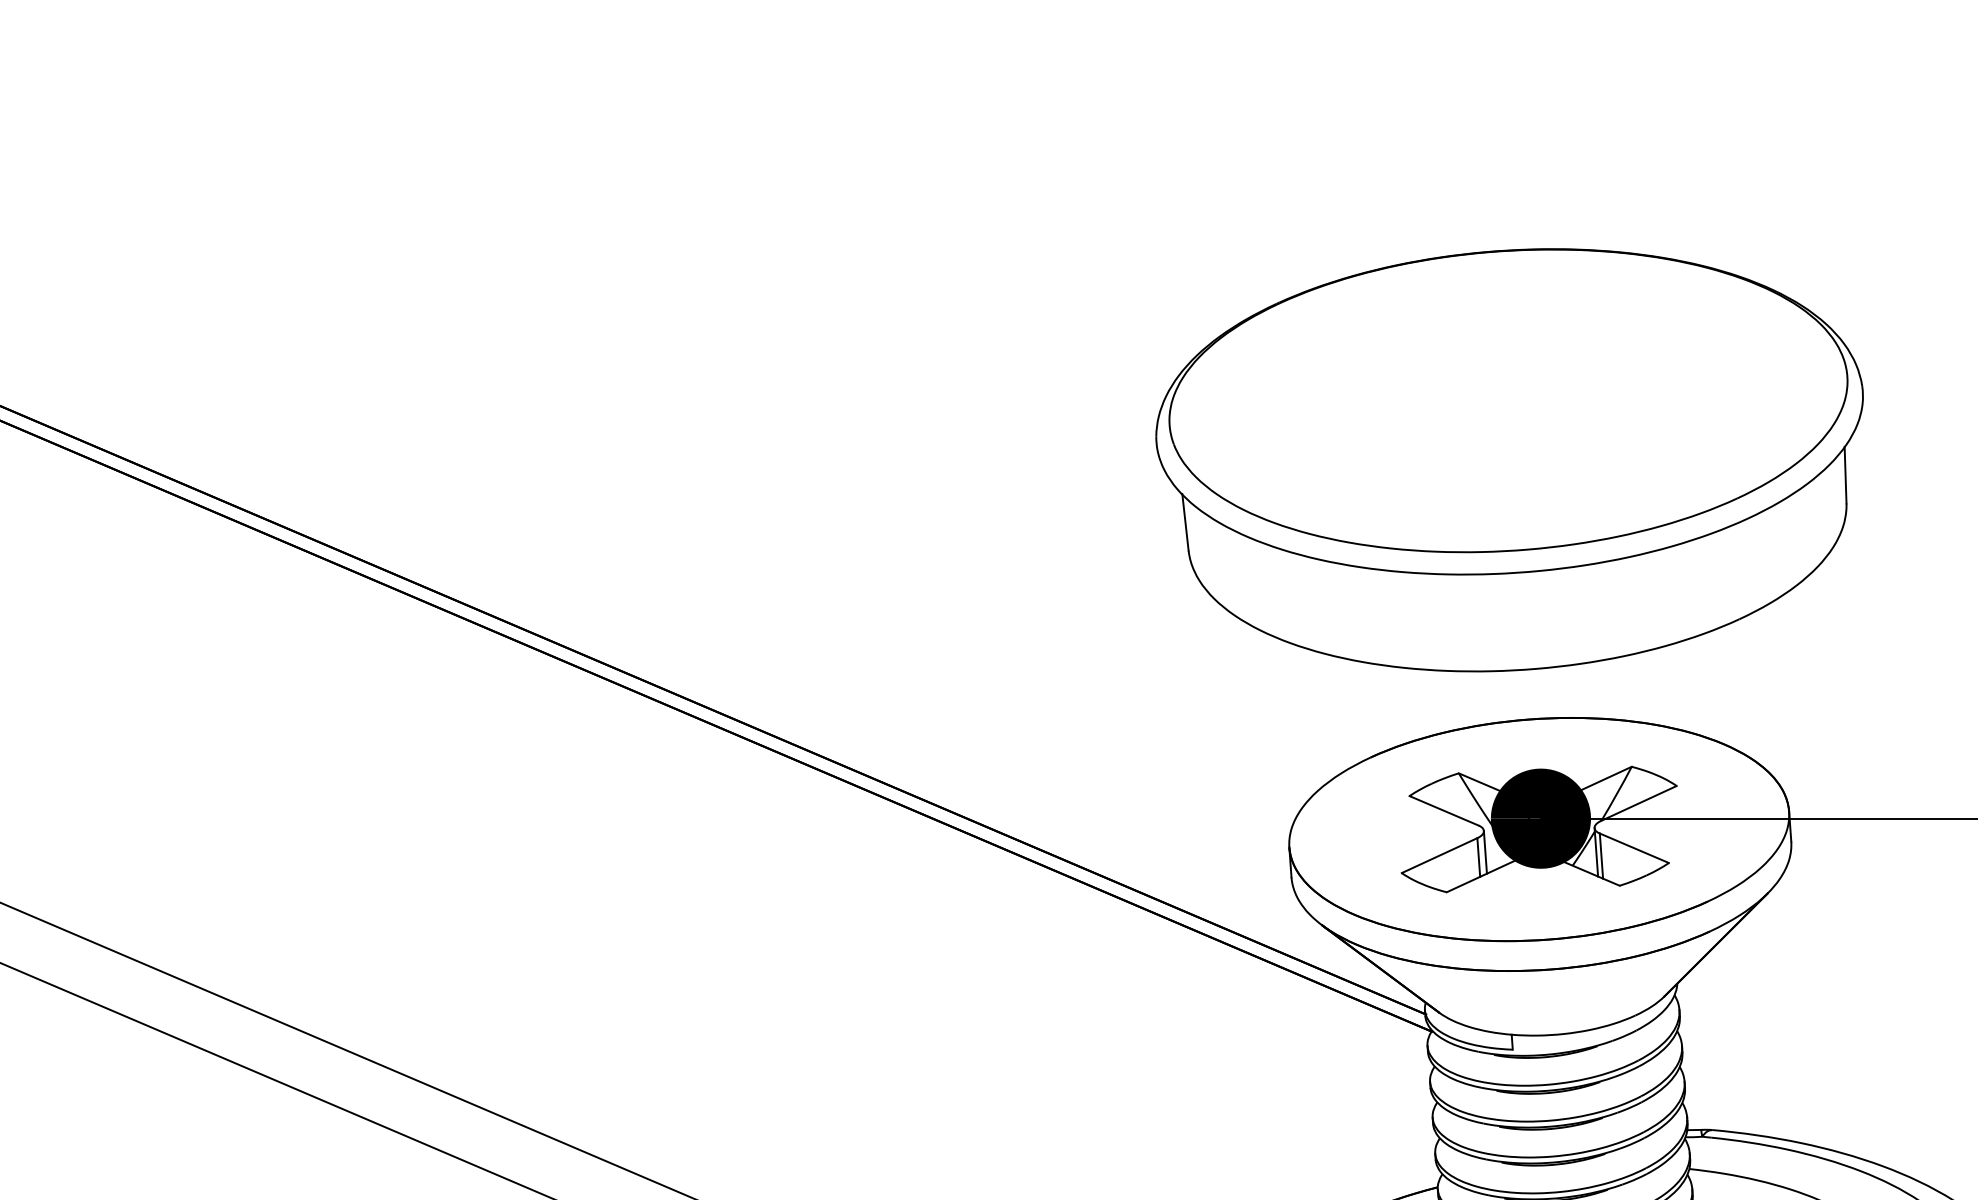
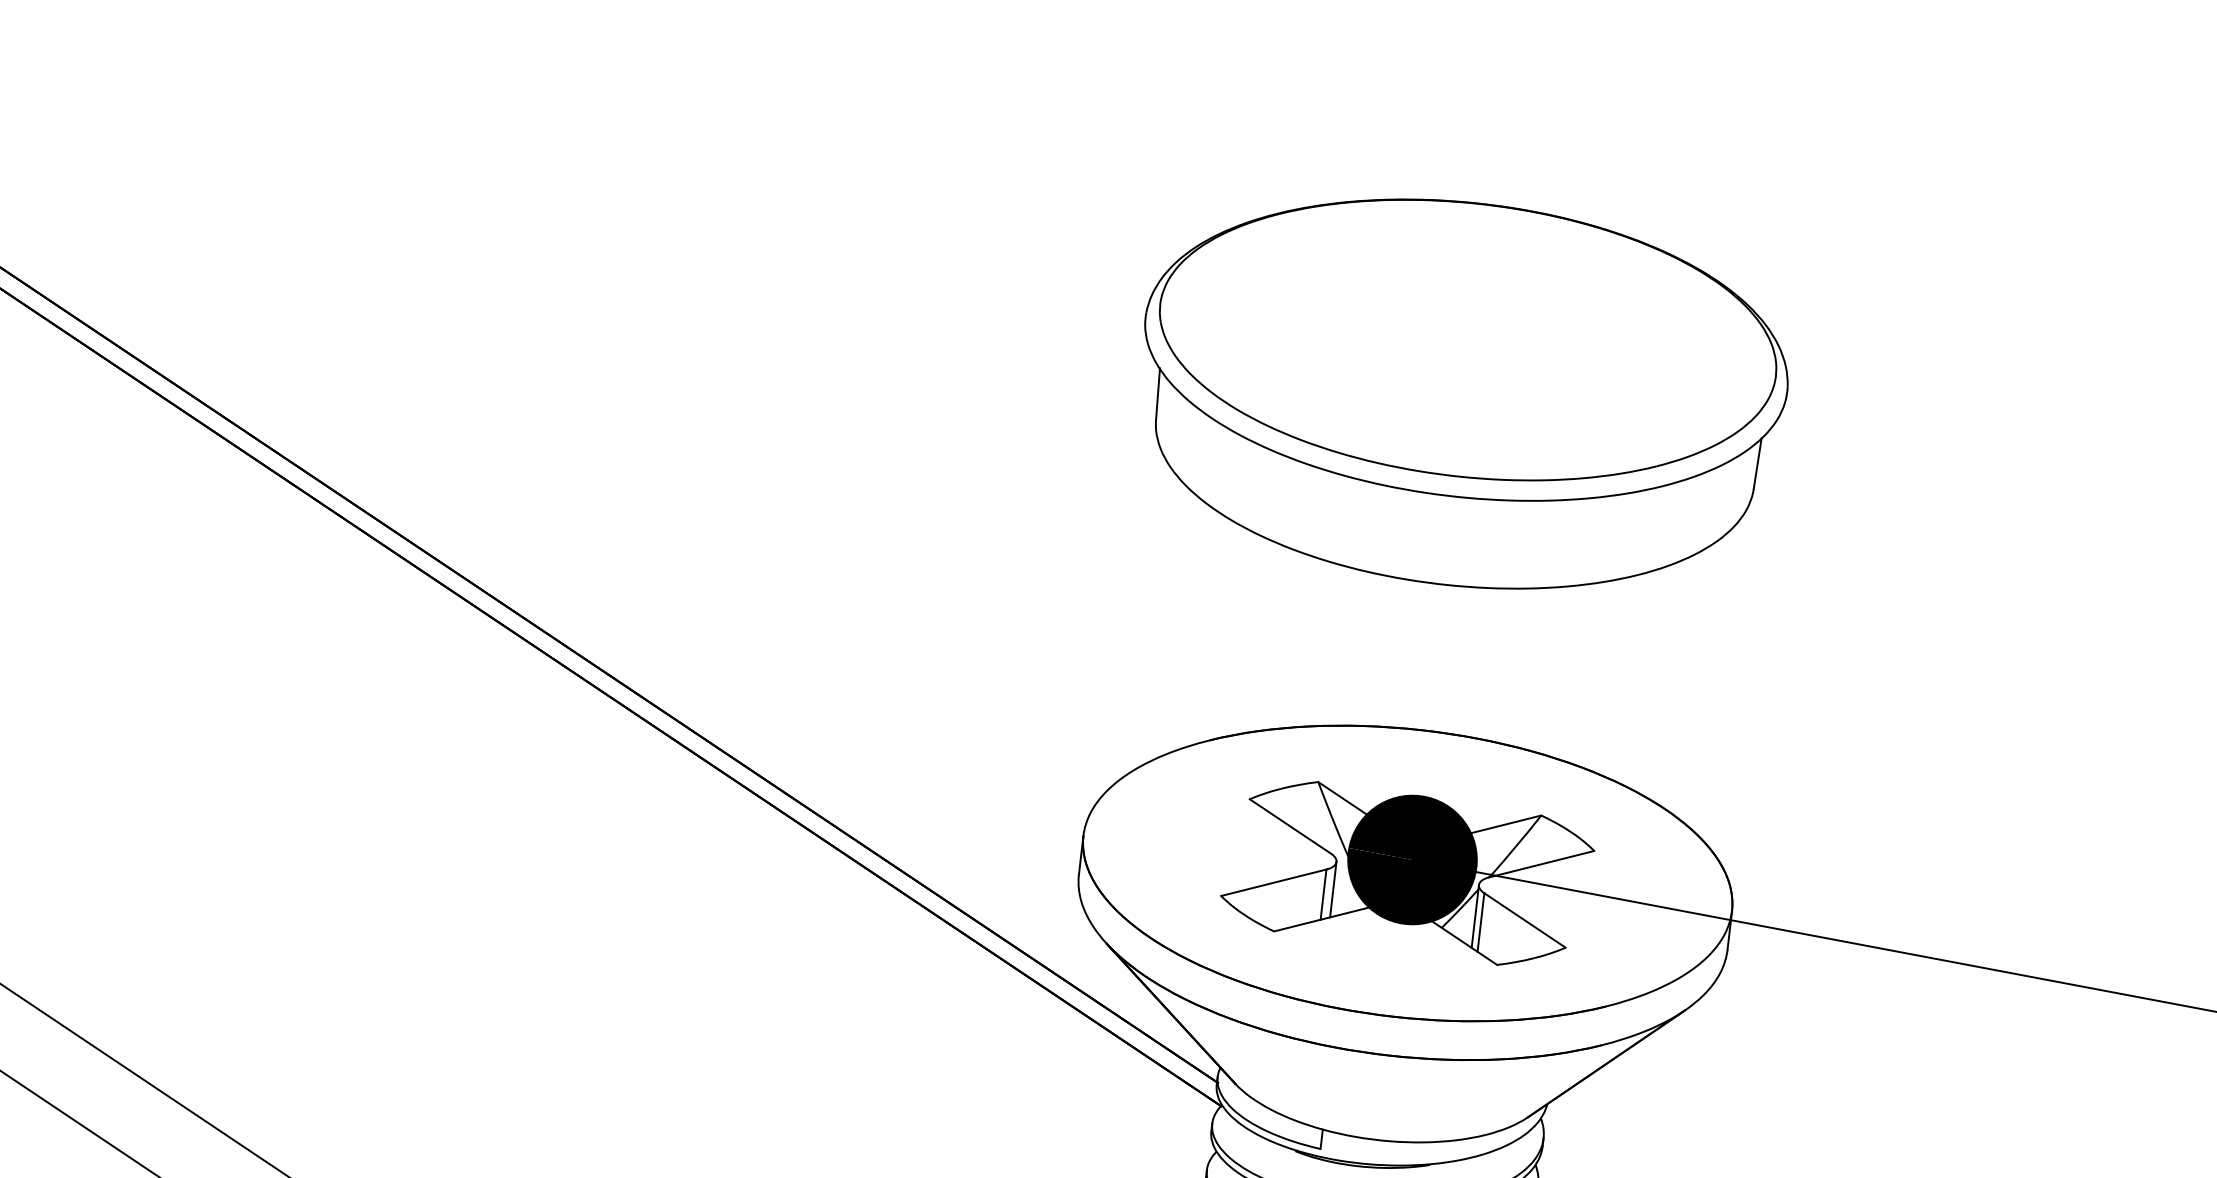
part: (1509, 460) -> (1458, 393), size x0.7

